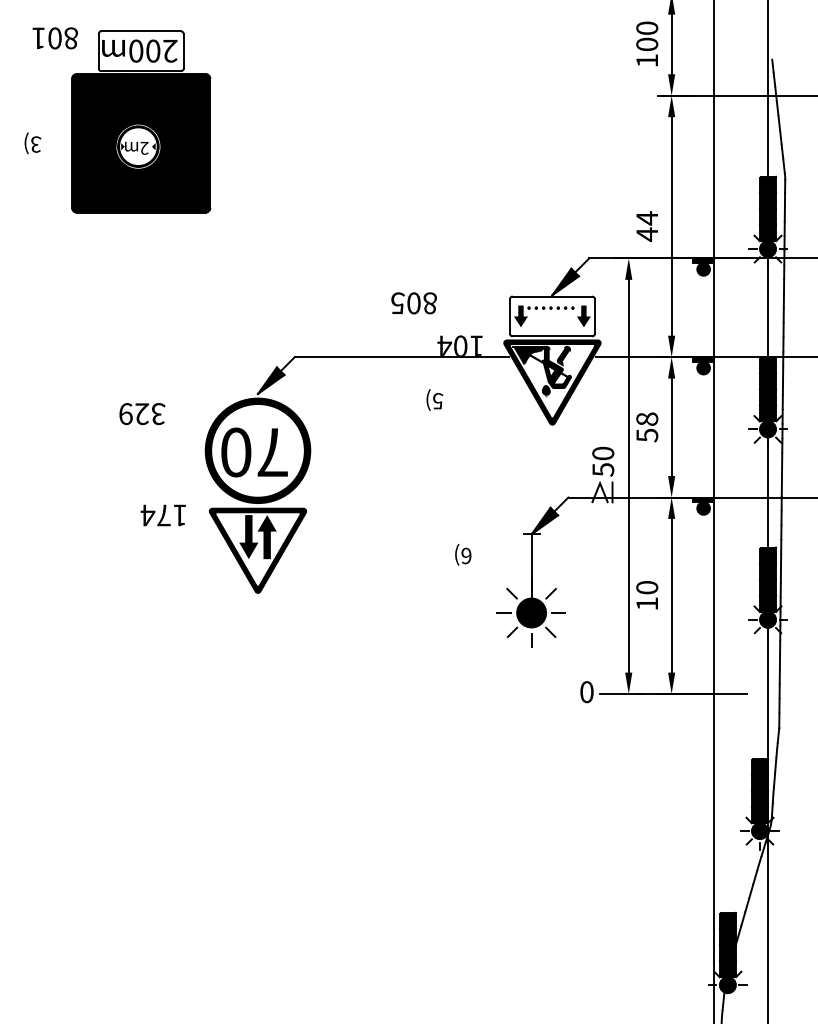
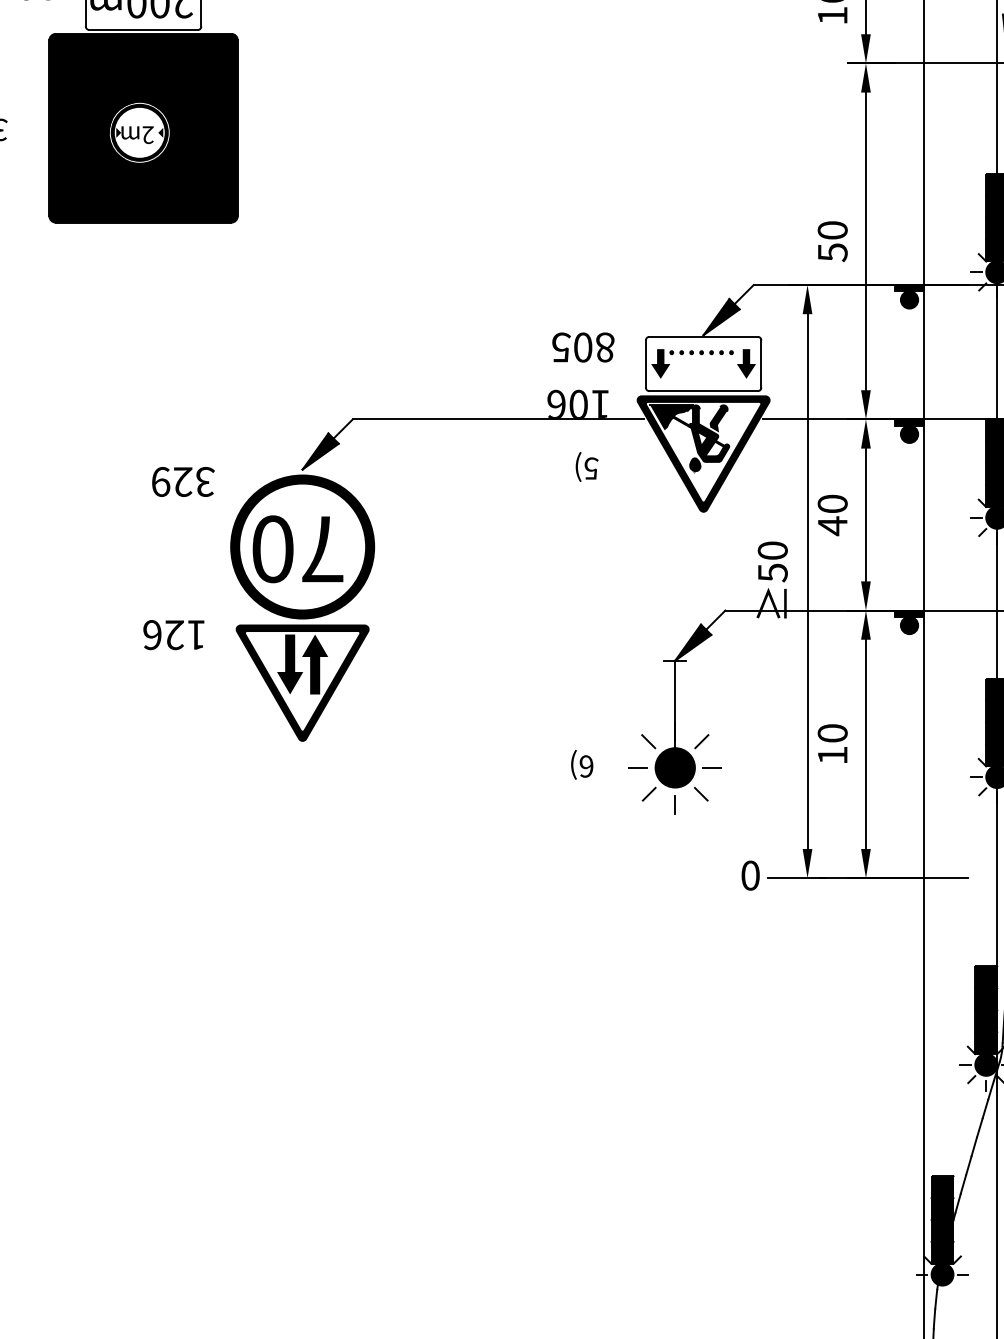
text: (647, 226) -> (833, 241), 44 -> 50
text: (413, 303) -> (582, 347), moved
text: (444, 345) -> (556, 403), 104 -> 106
text: (434, 399) -> (586, 466), moved
text: (142, 414) -> (183, 482), moved
text: (647, 427) -> (833, 515), 58 -> 40
text: (155, 515) -> (163, 635), 174 -> 126
text: (463, 554) -> (582, 764), moved

